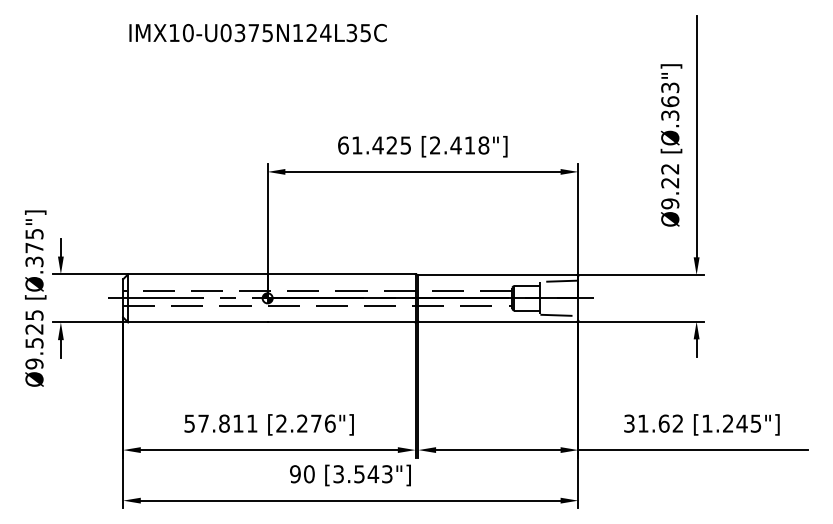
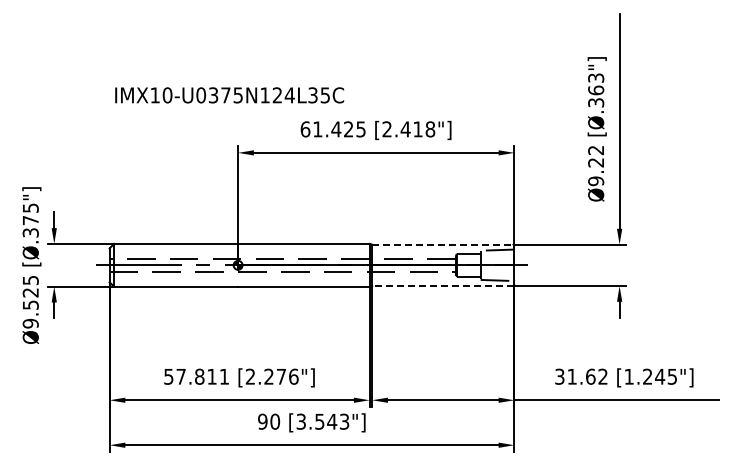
text: (257, 33) -> (229, 95), moved
line: (497, 274) -> (442, 244), solid -> dashed
line: (497, 322) -> (442, 286), solid -> dashed

